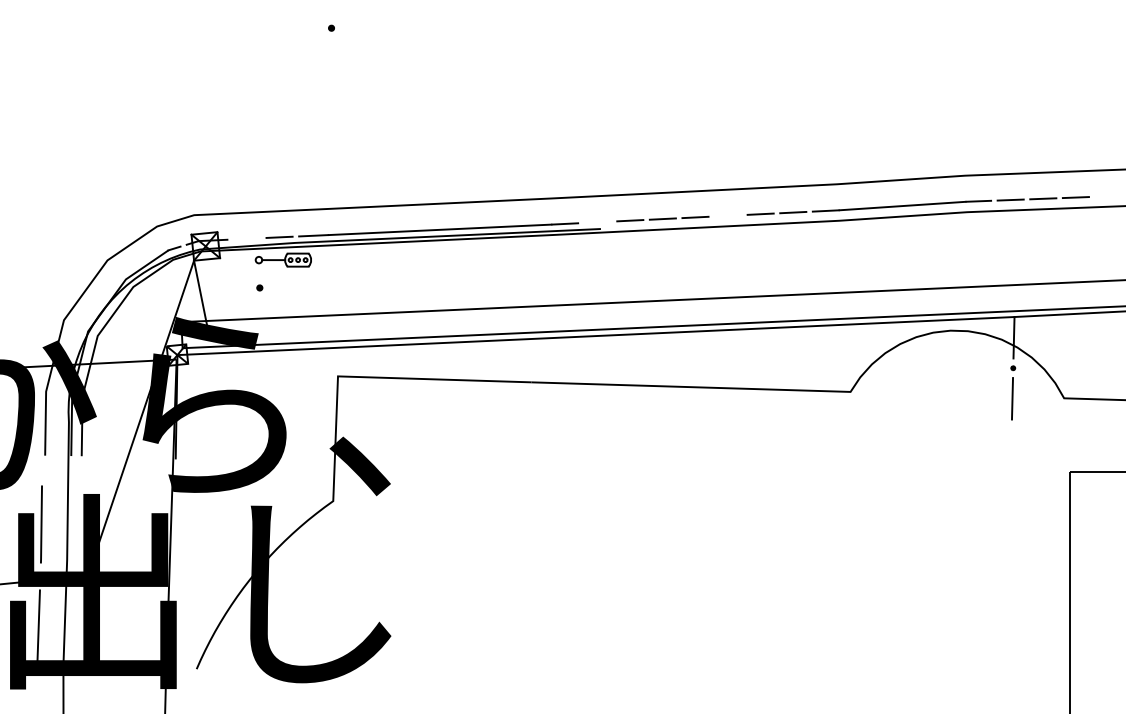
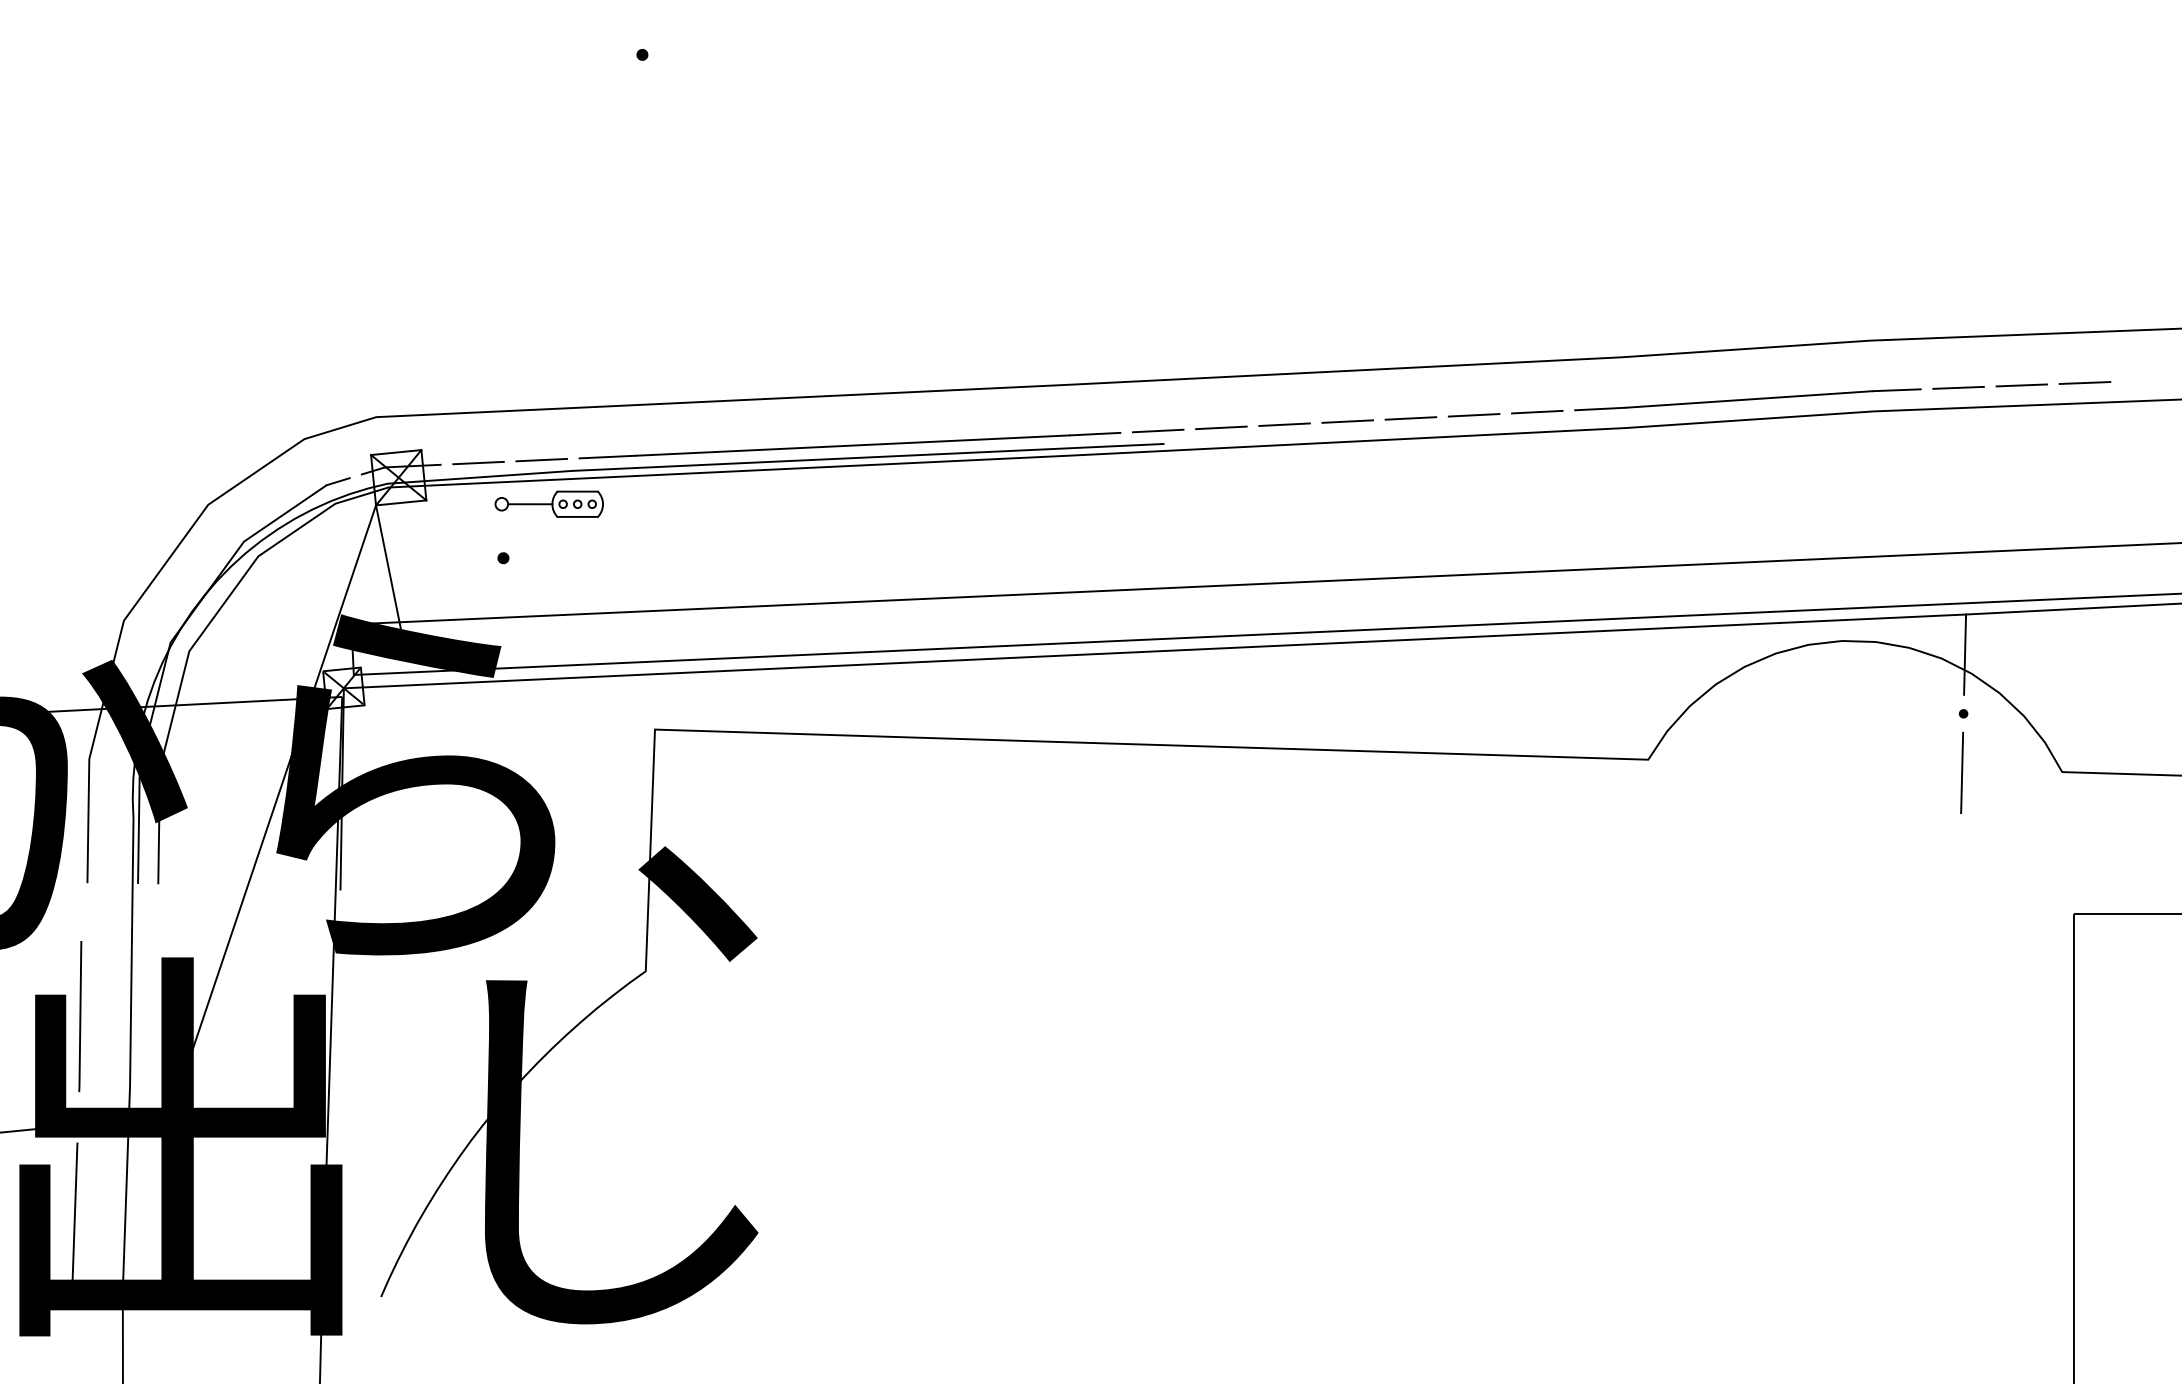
line: (728, 215) -> (1411, 417), added
line: (597, 221) -> (1157, 429), added
line: (246, 238) -> (477, 462), added

